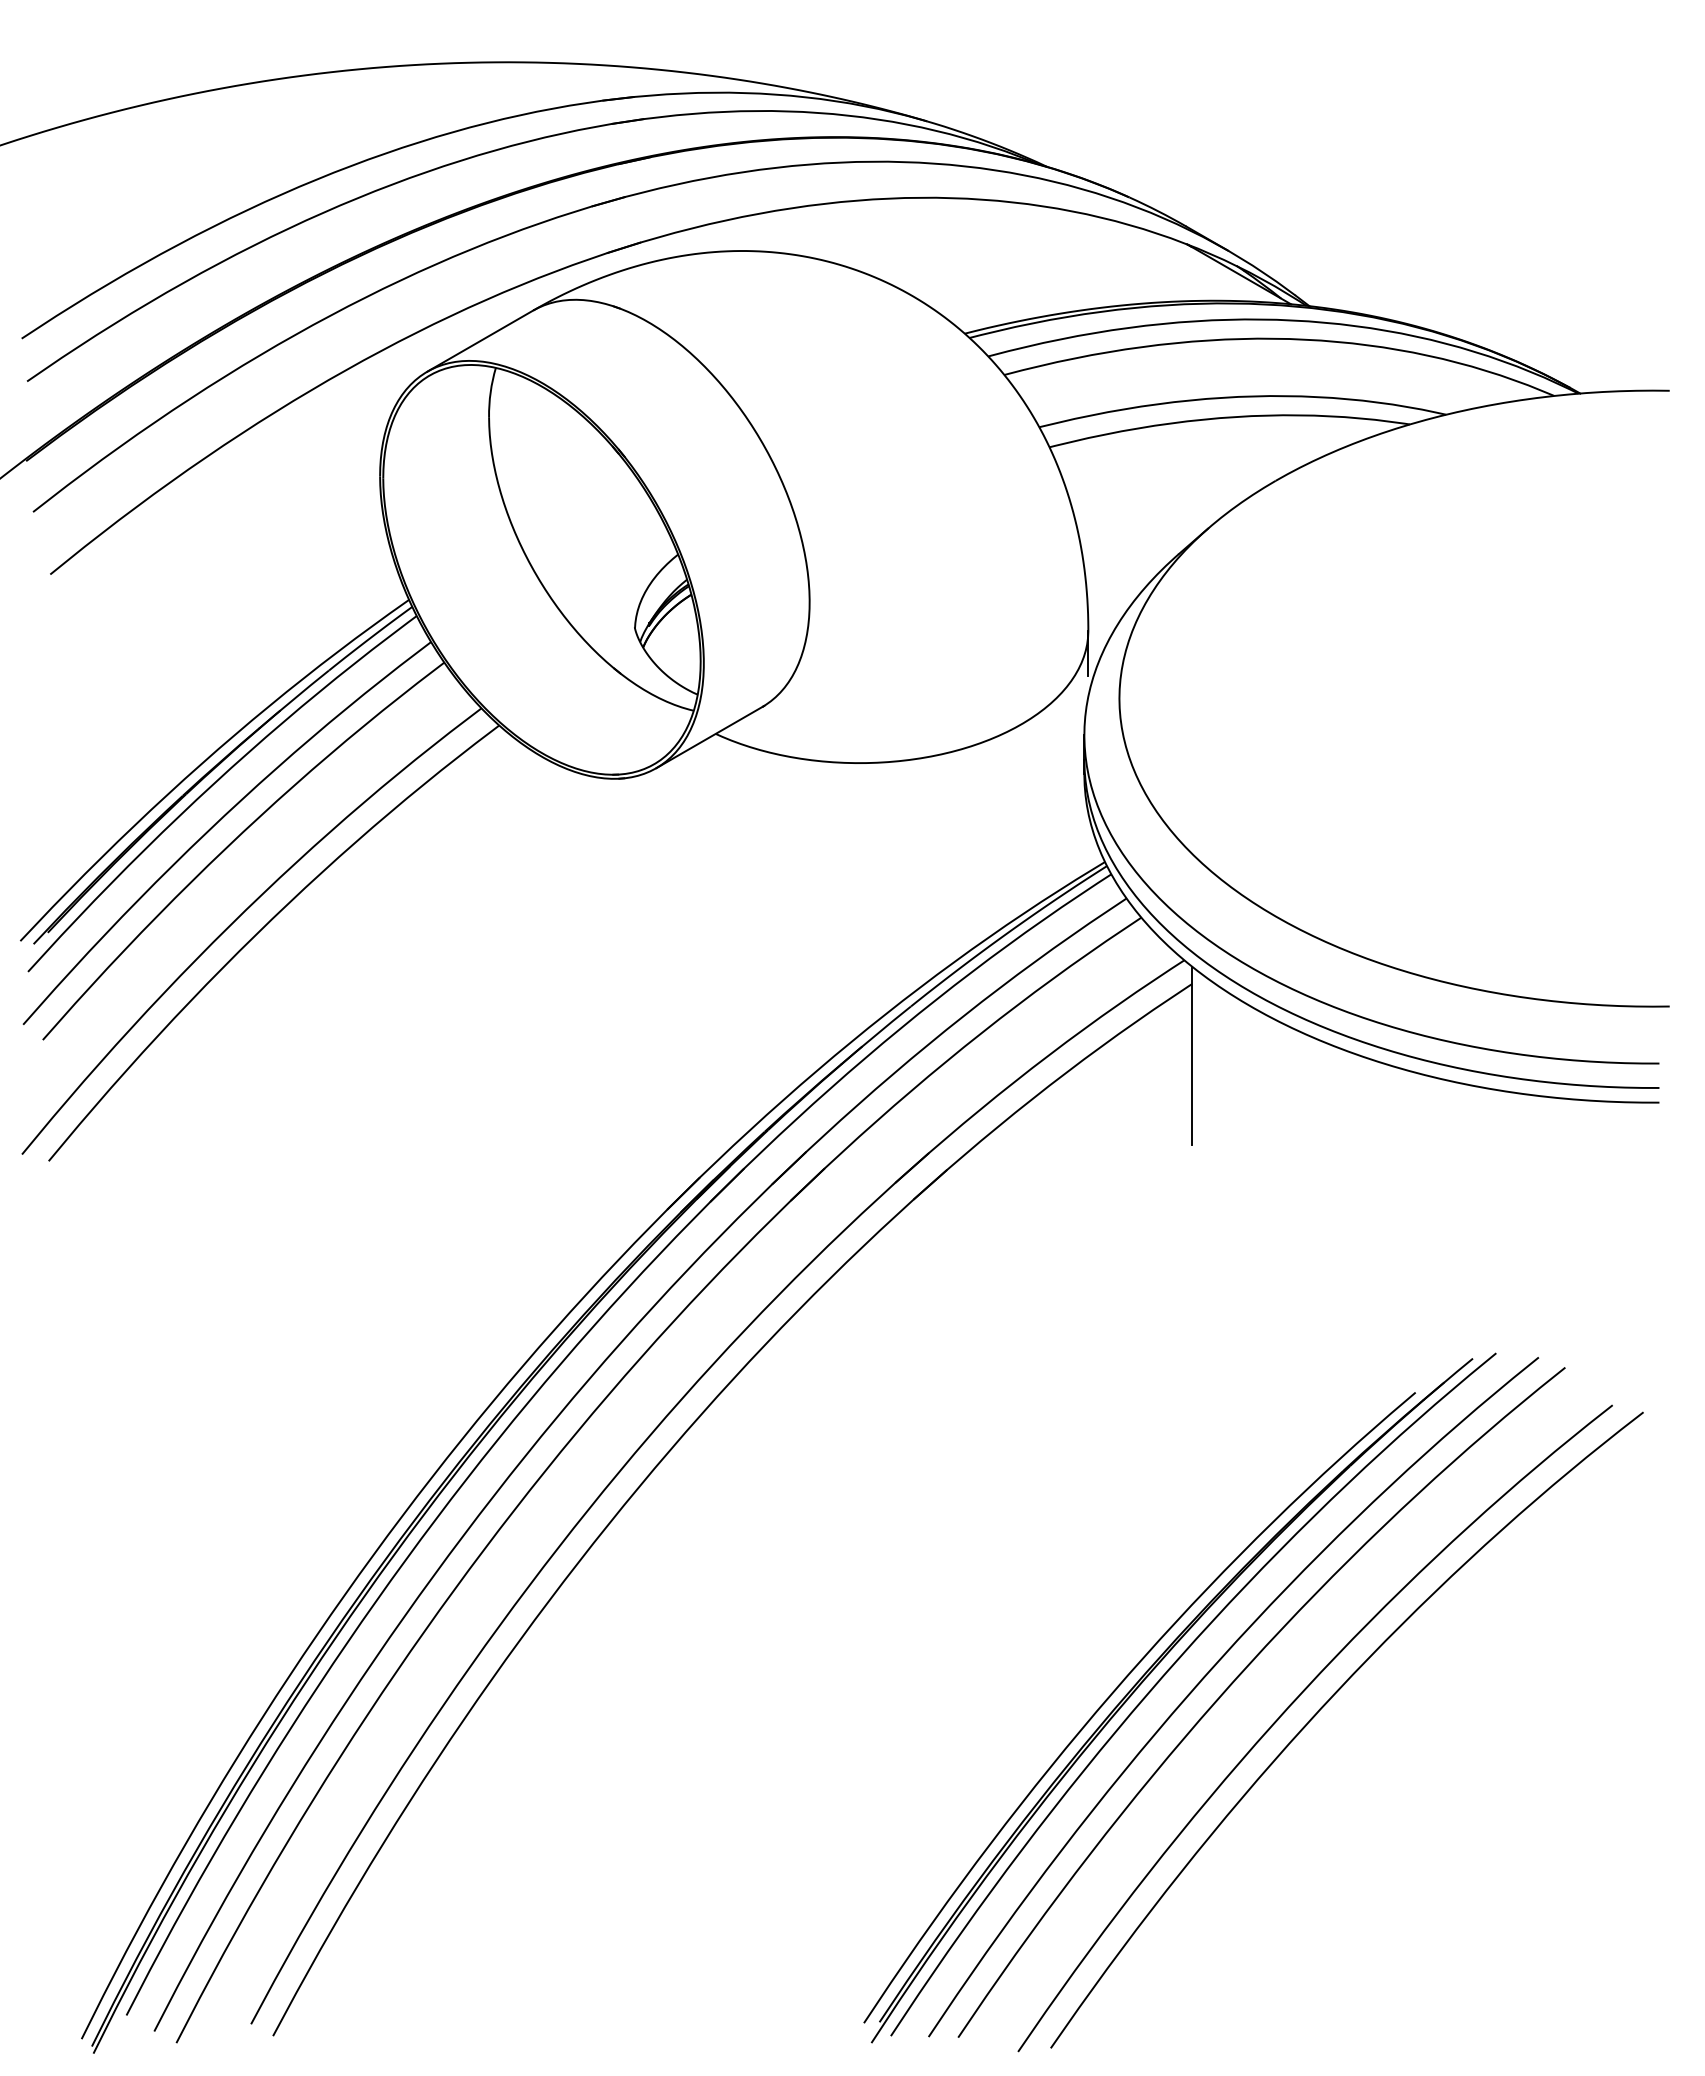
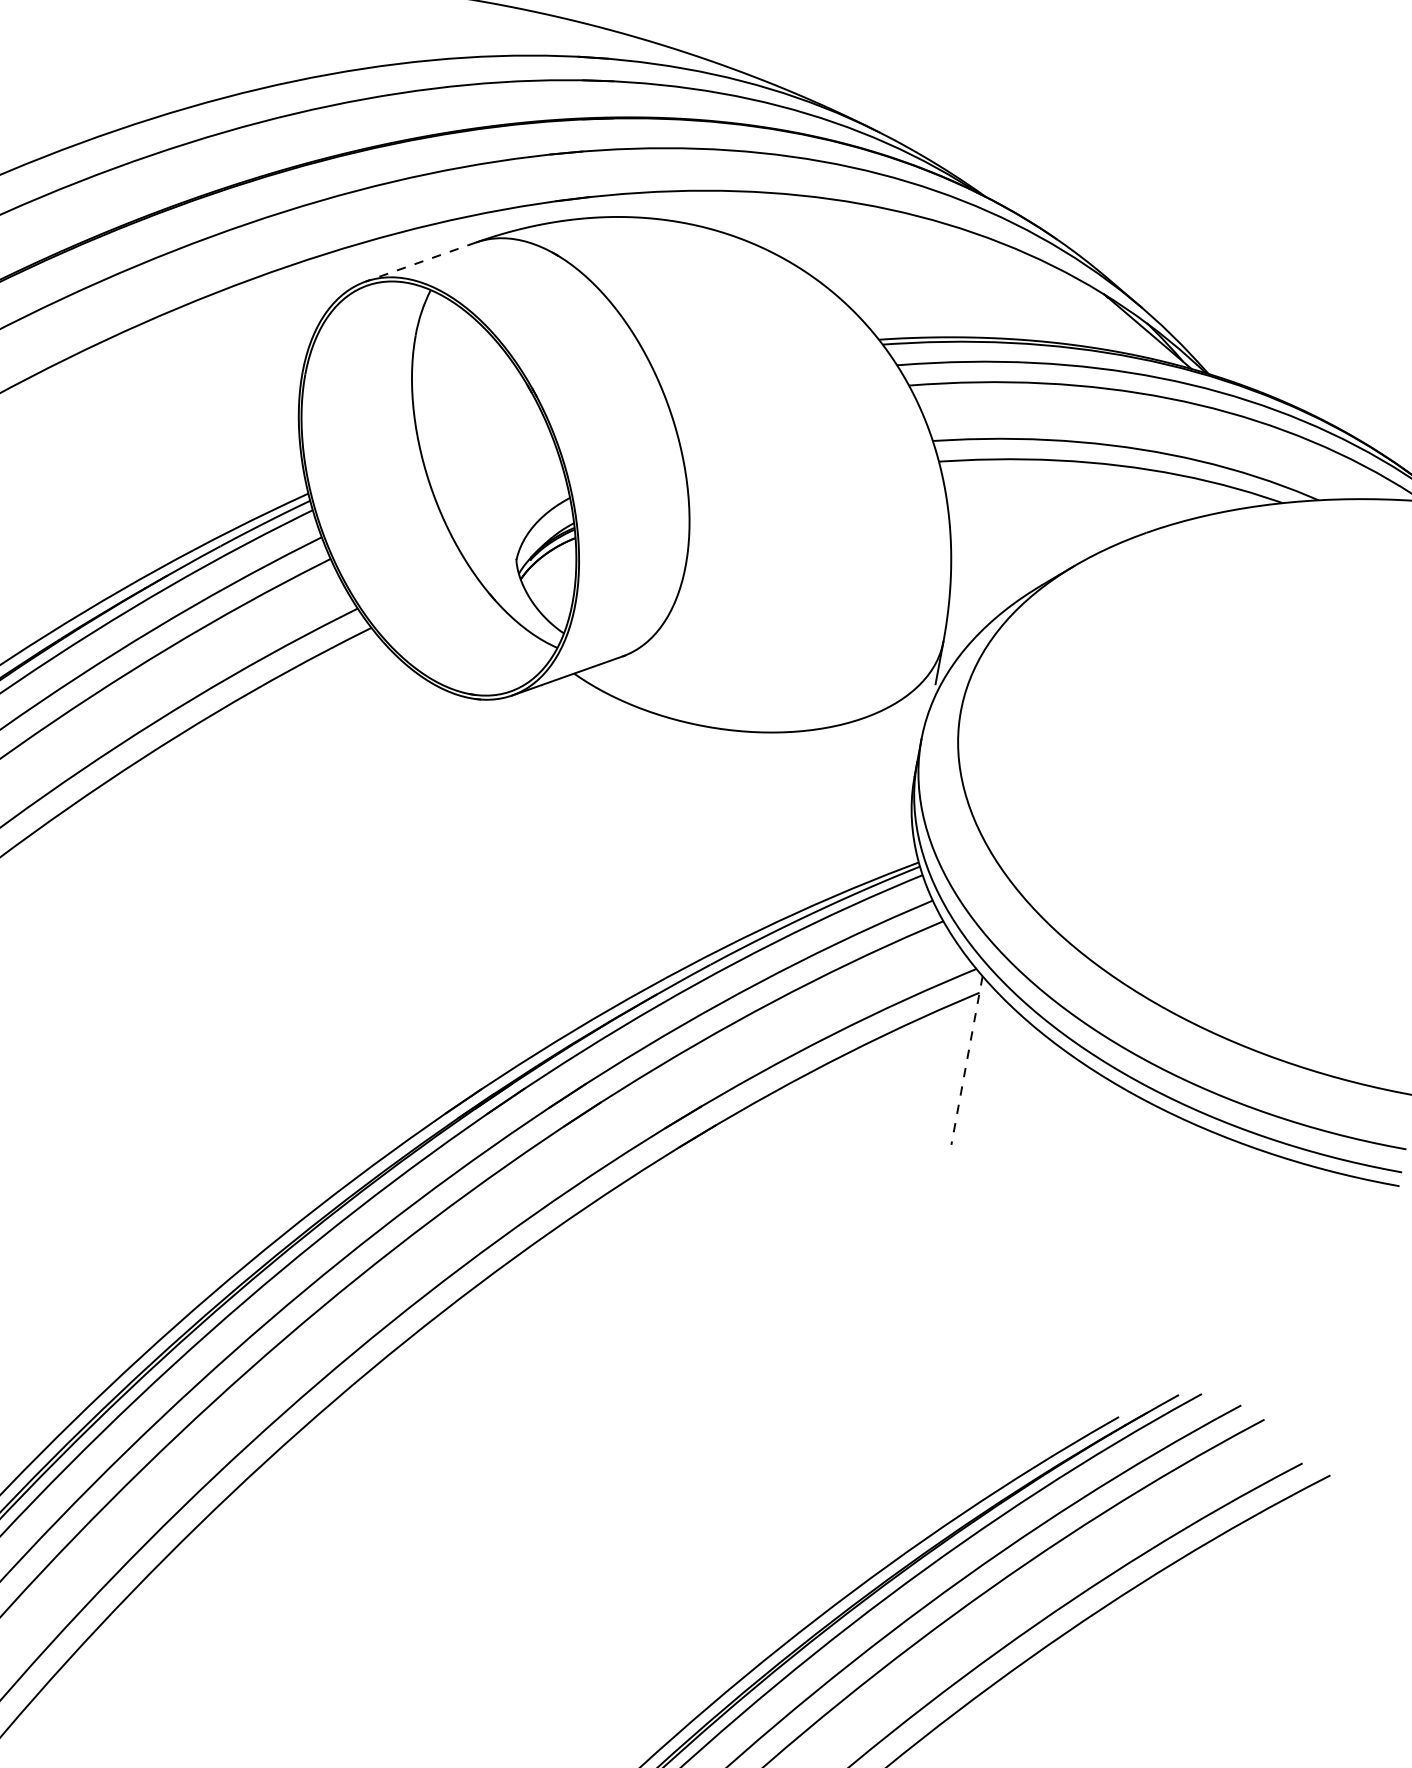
line: (479, 341) -> (419, 262), solid -> dashed
line: (1192, 1056) -> (967, 1061), solid -> dashed

